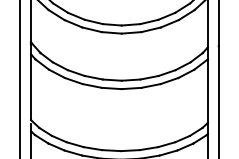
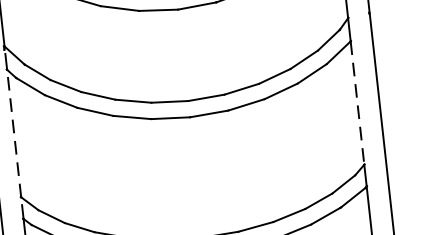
line: (31, 87) -> (14, 133), solid -> dashed
line: (207, 91) -> (357, 103), solid -> dashed

